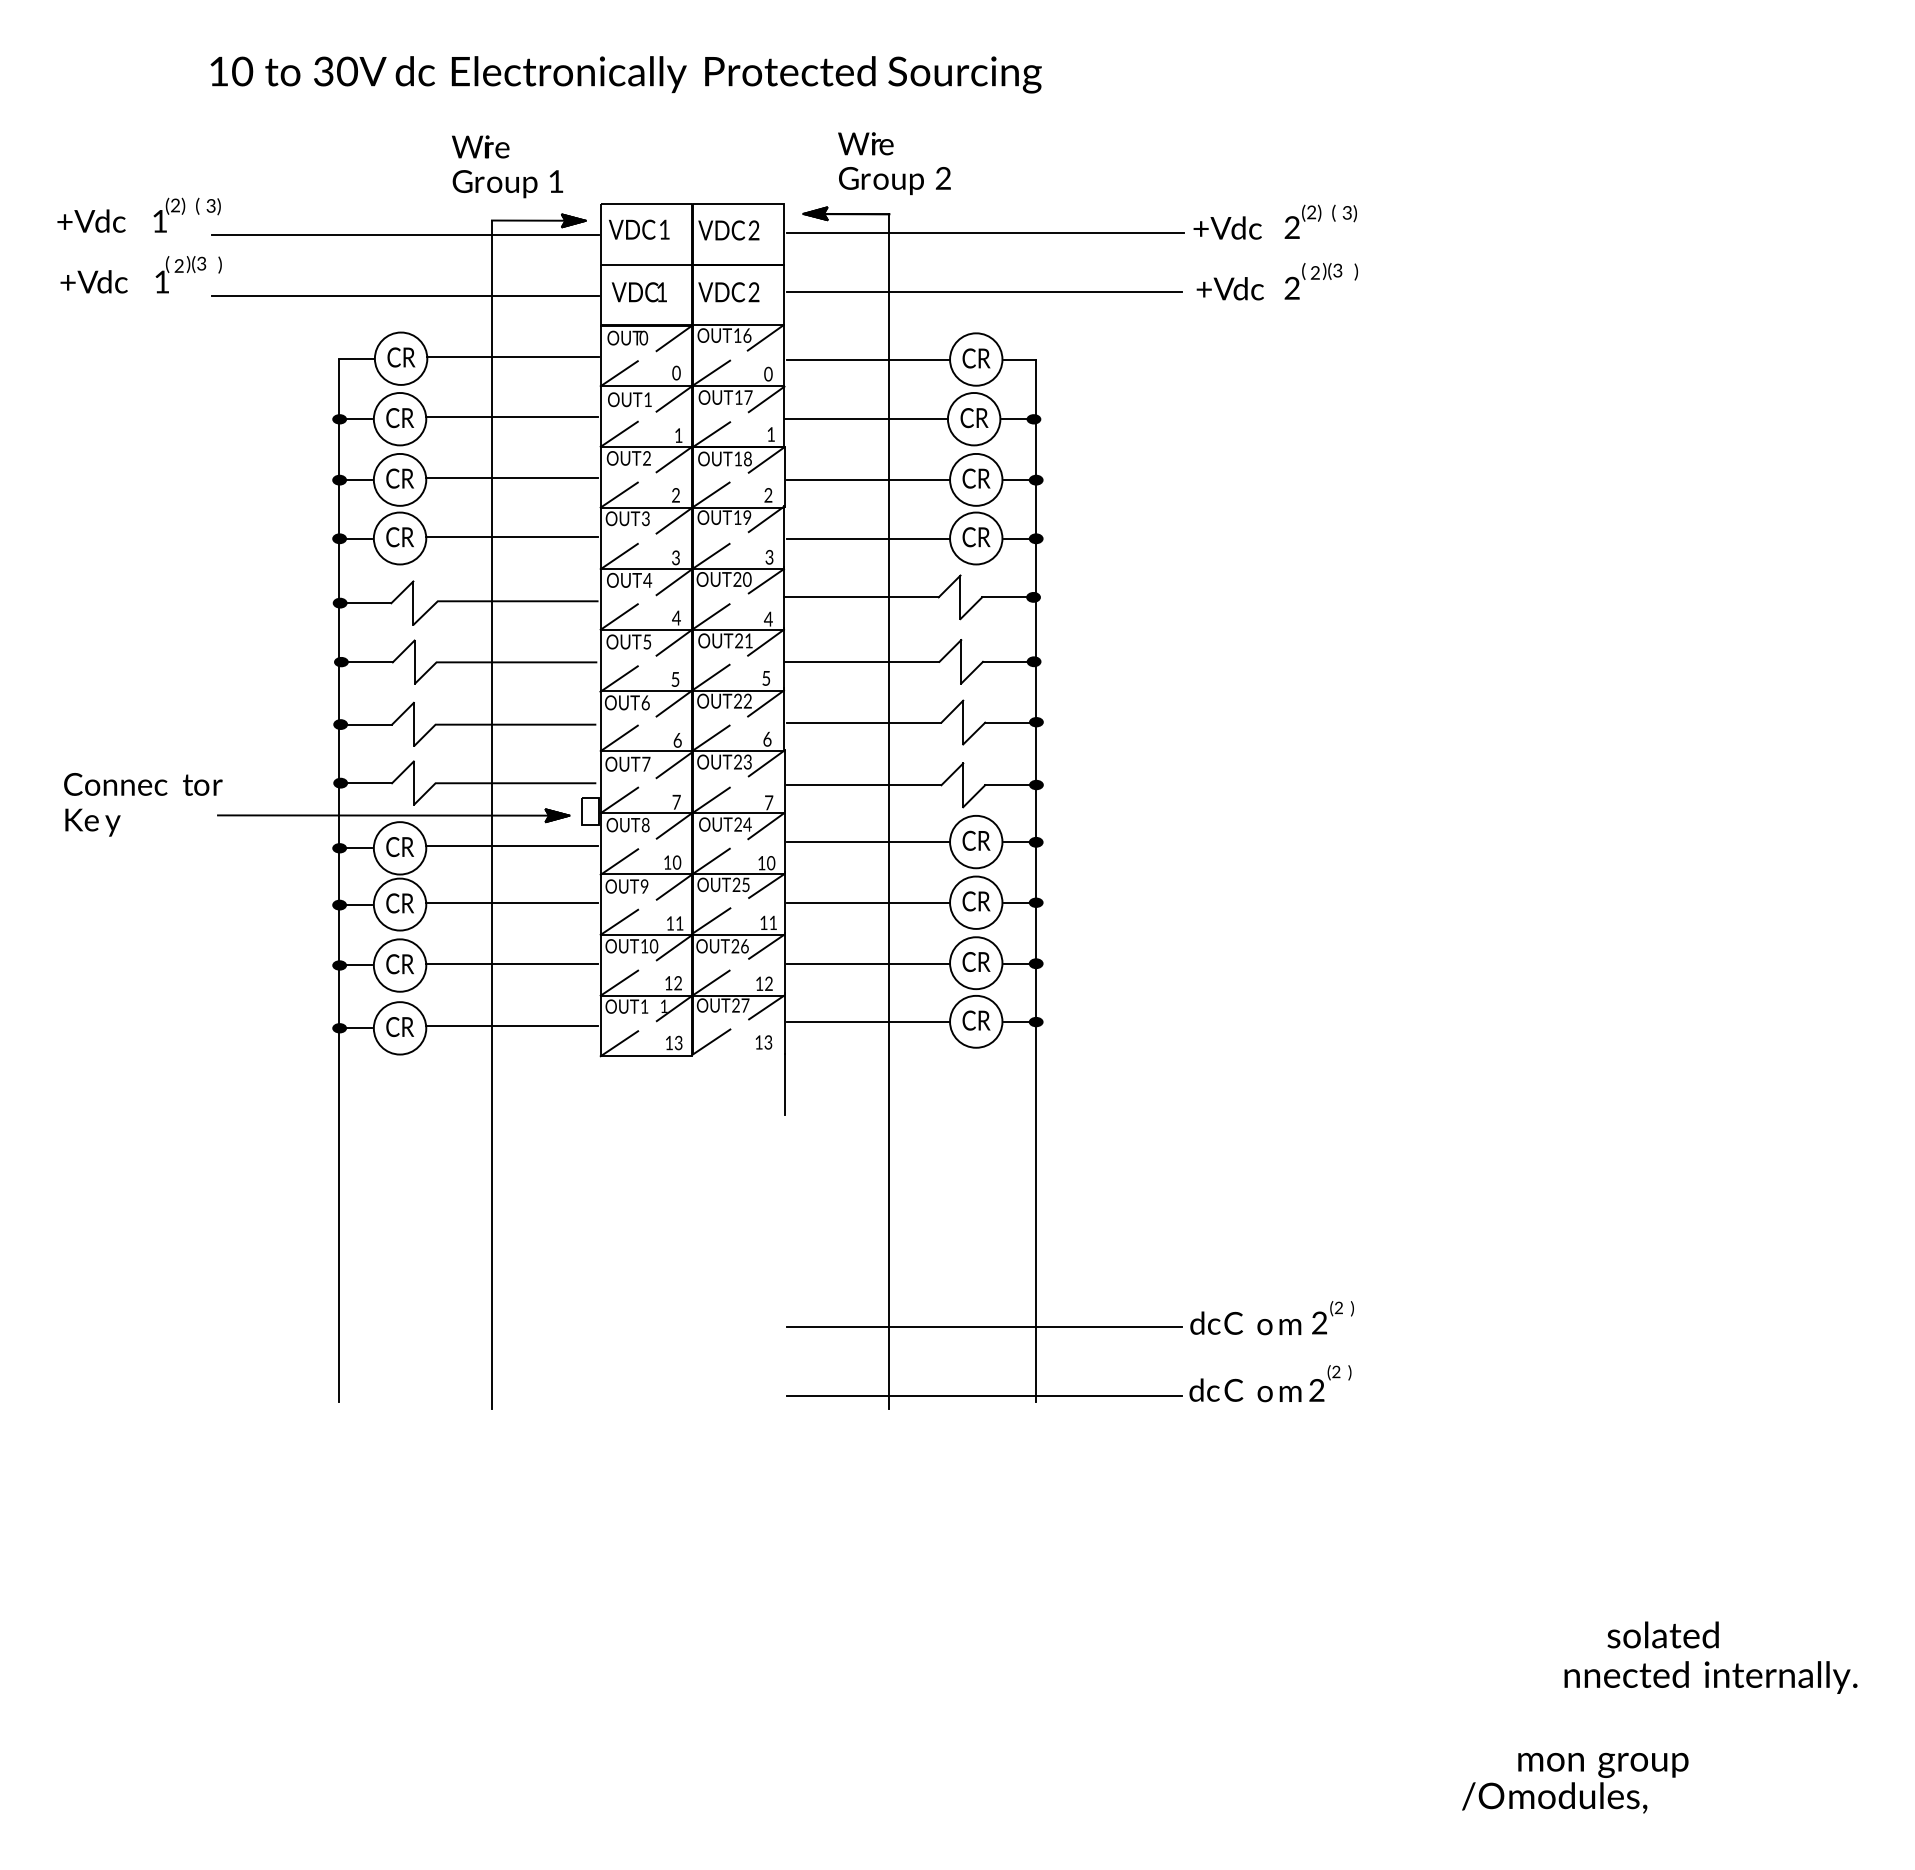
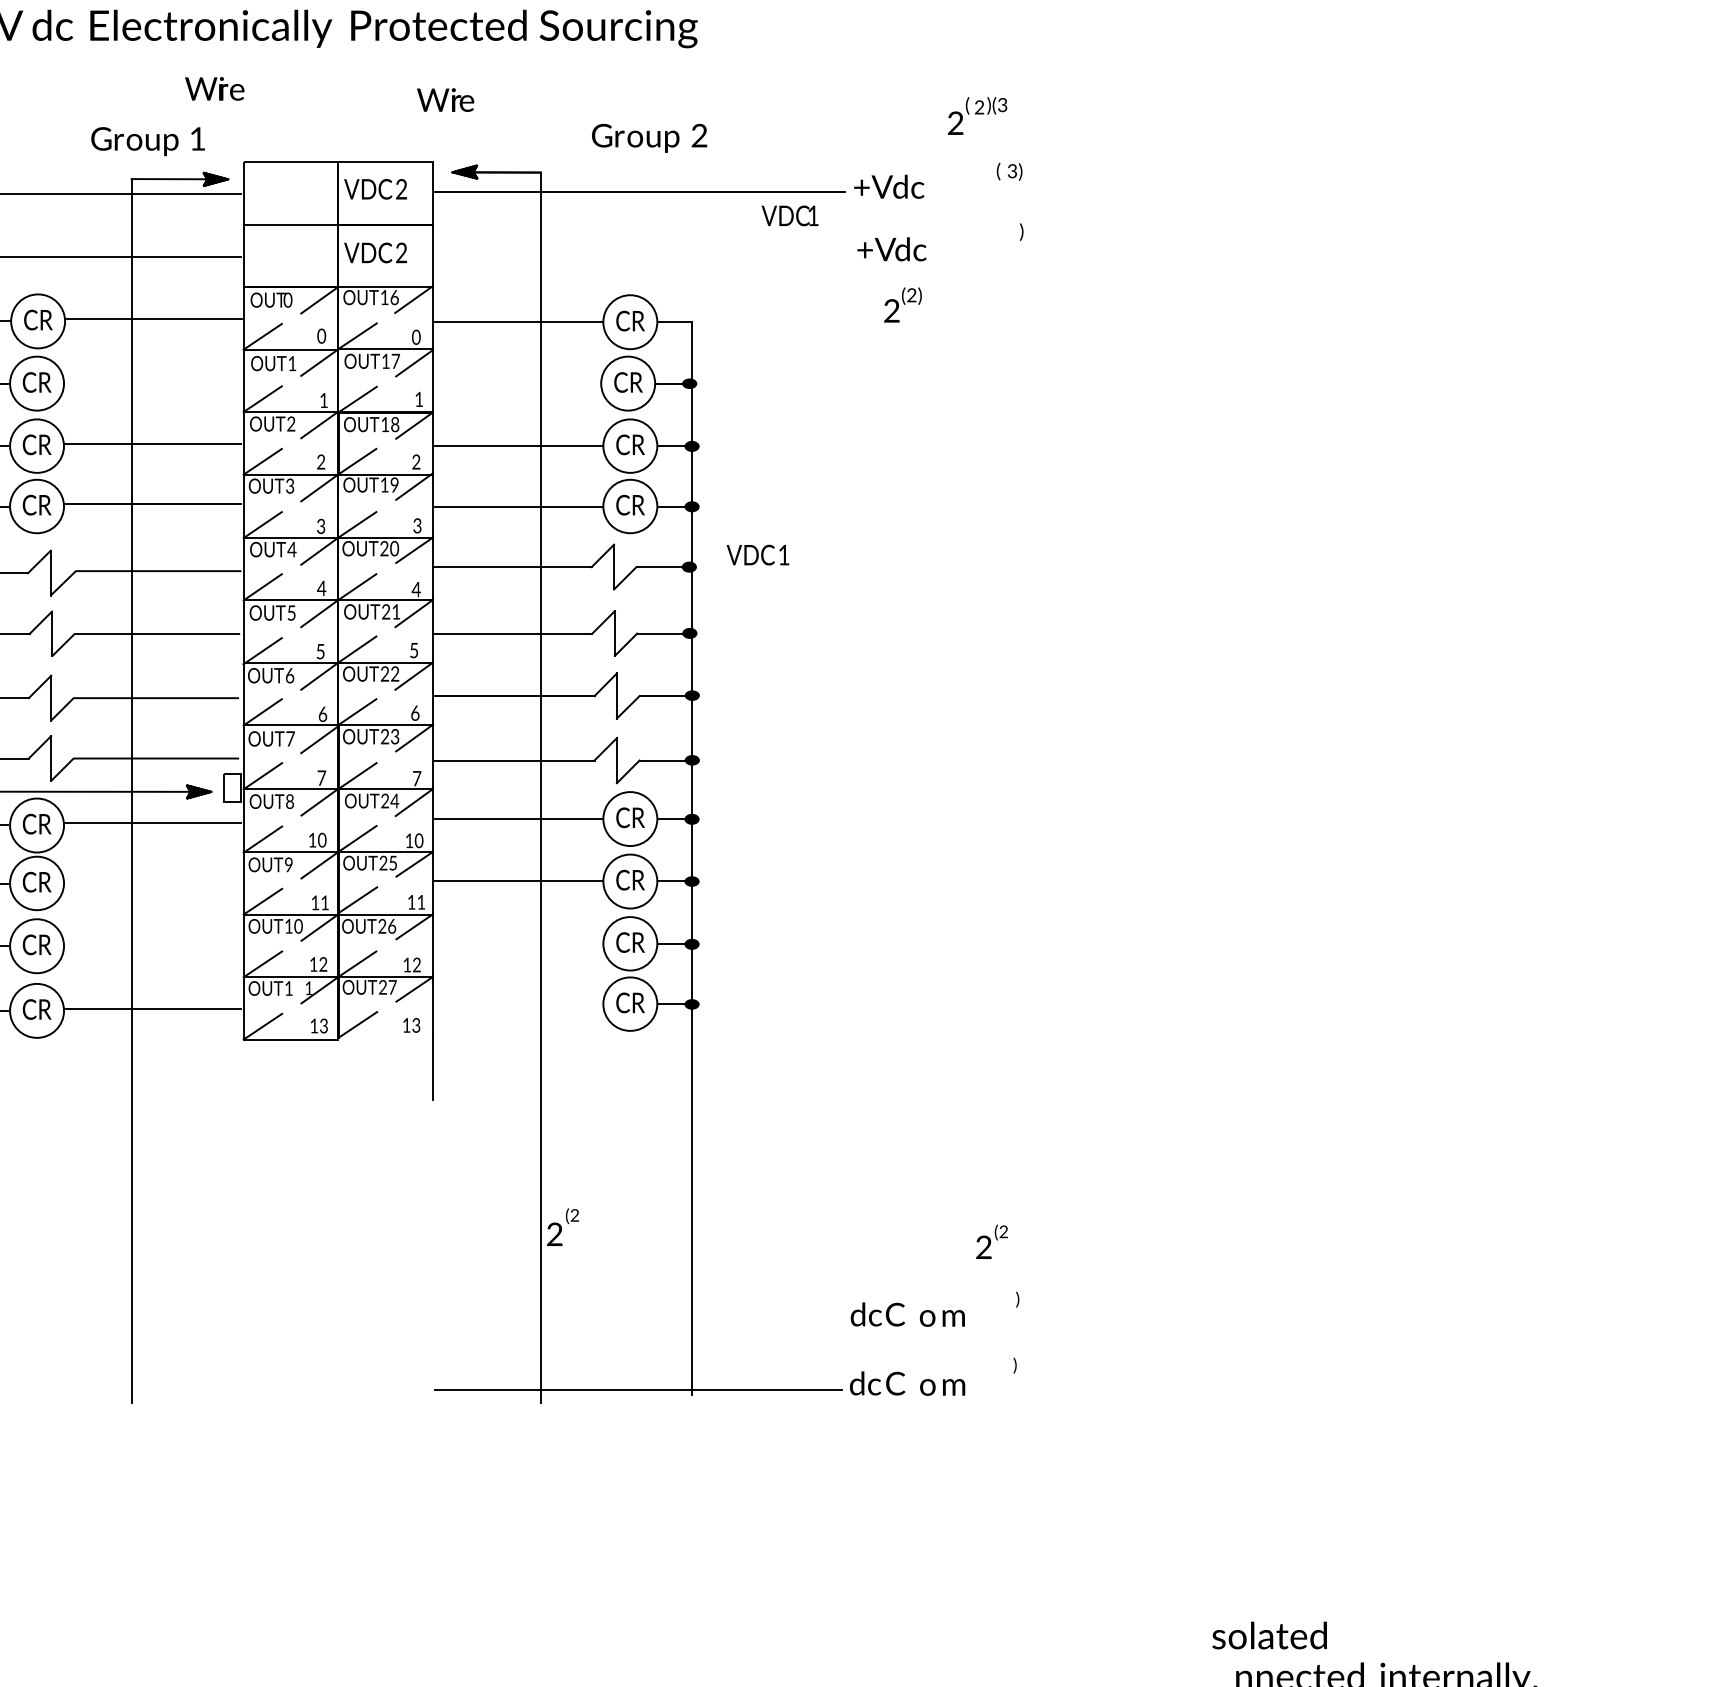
text: (865, 143) -> (445, 99), moved
text: (480, 146) -> (214, 88), moved
text: (894, 181) -> (649, 138), moved
text: (1302, 221) -> (902, 304), moved
text: (639, 229) -> (758, 554), moved
text: (1313, 281) -> (977, 116), moved
line: (984, 291) -> (638, 252), removed
text: (638, 292) -> (789, 216), moved
line: (512, 417) -> (152, 381), removed
line: (865, 419) -> (516, 383), removed
line: (512, 902) -> (152, 881), removed
line: (512, 963) -> (152, 944), removed
line: (868, 963) -> (519, 944), removed
line: (868, 1022) -> (519, 1004), removed
text: (1327, 1317) -> (992, 1241), moved
line: (984, 1327) -> (638, 1318), removed
text: (1324, 1383) -> (562, 1227), moved
text: (1662, 1634) -> (1269, 1635), moved

